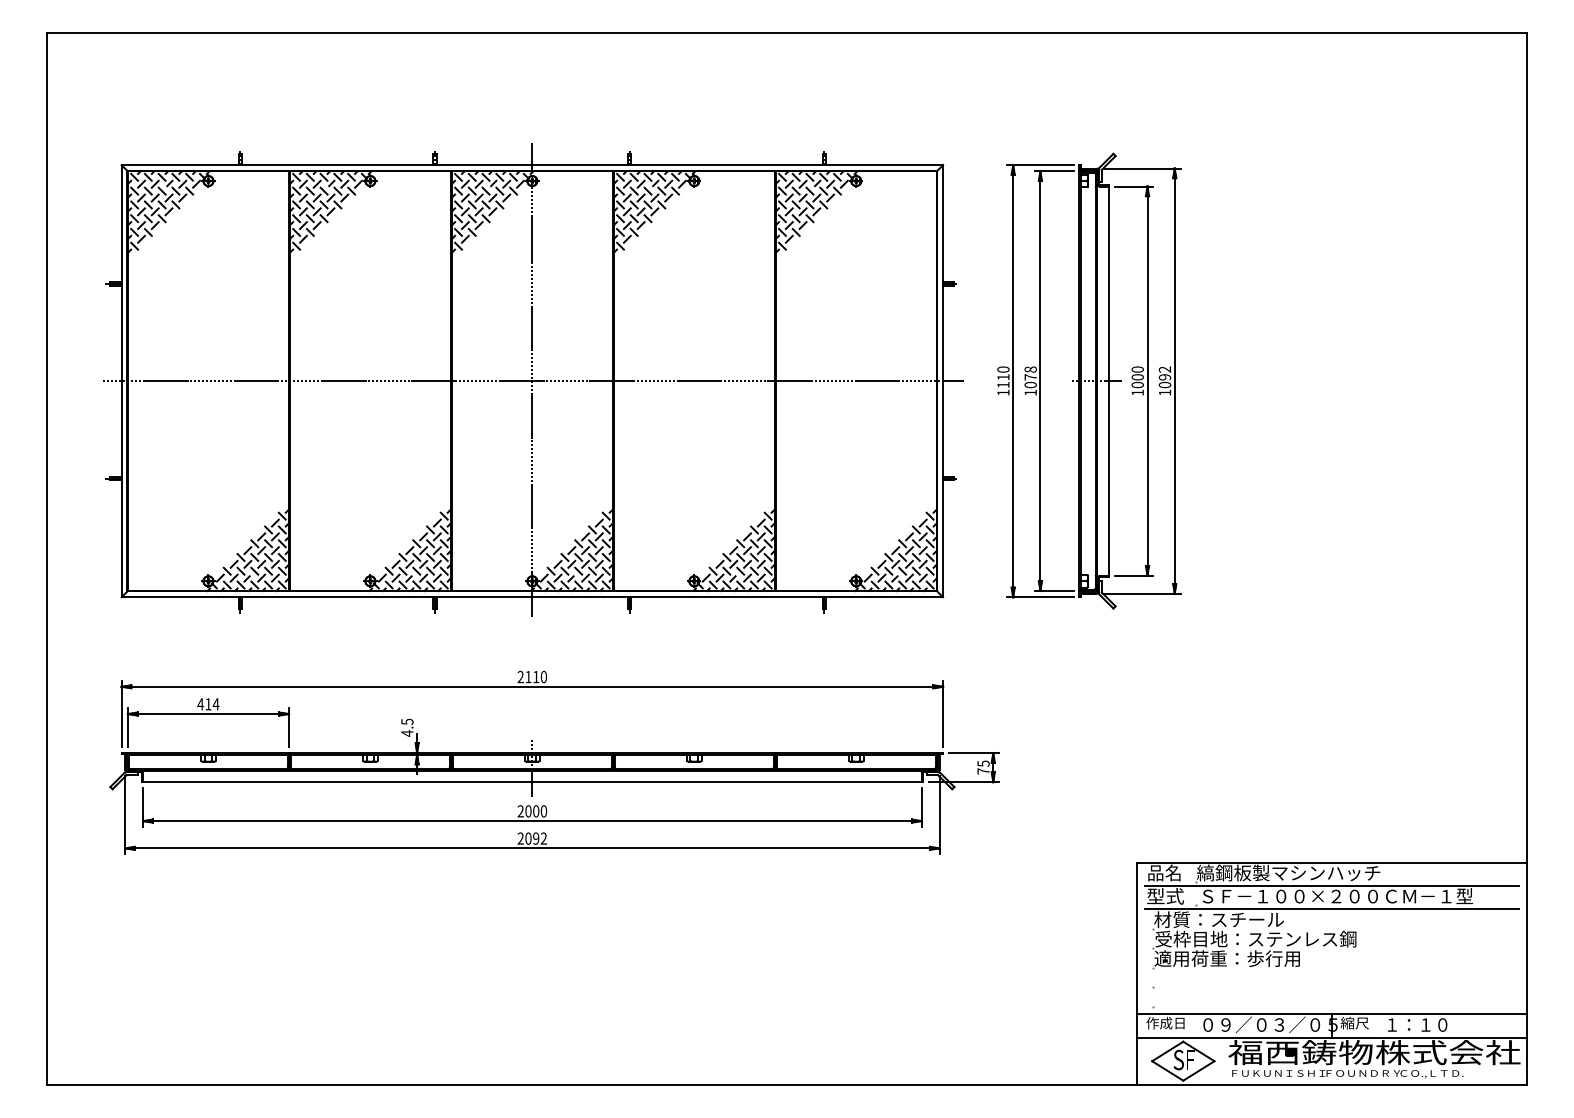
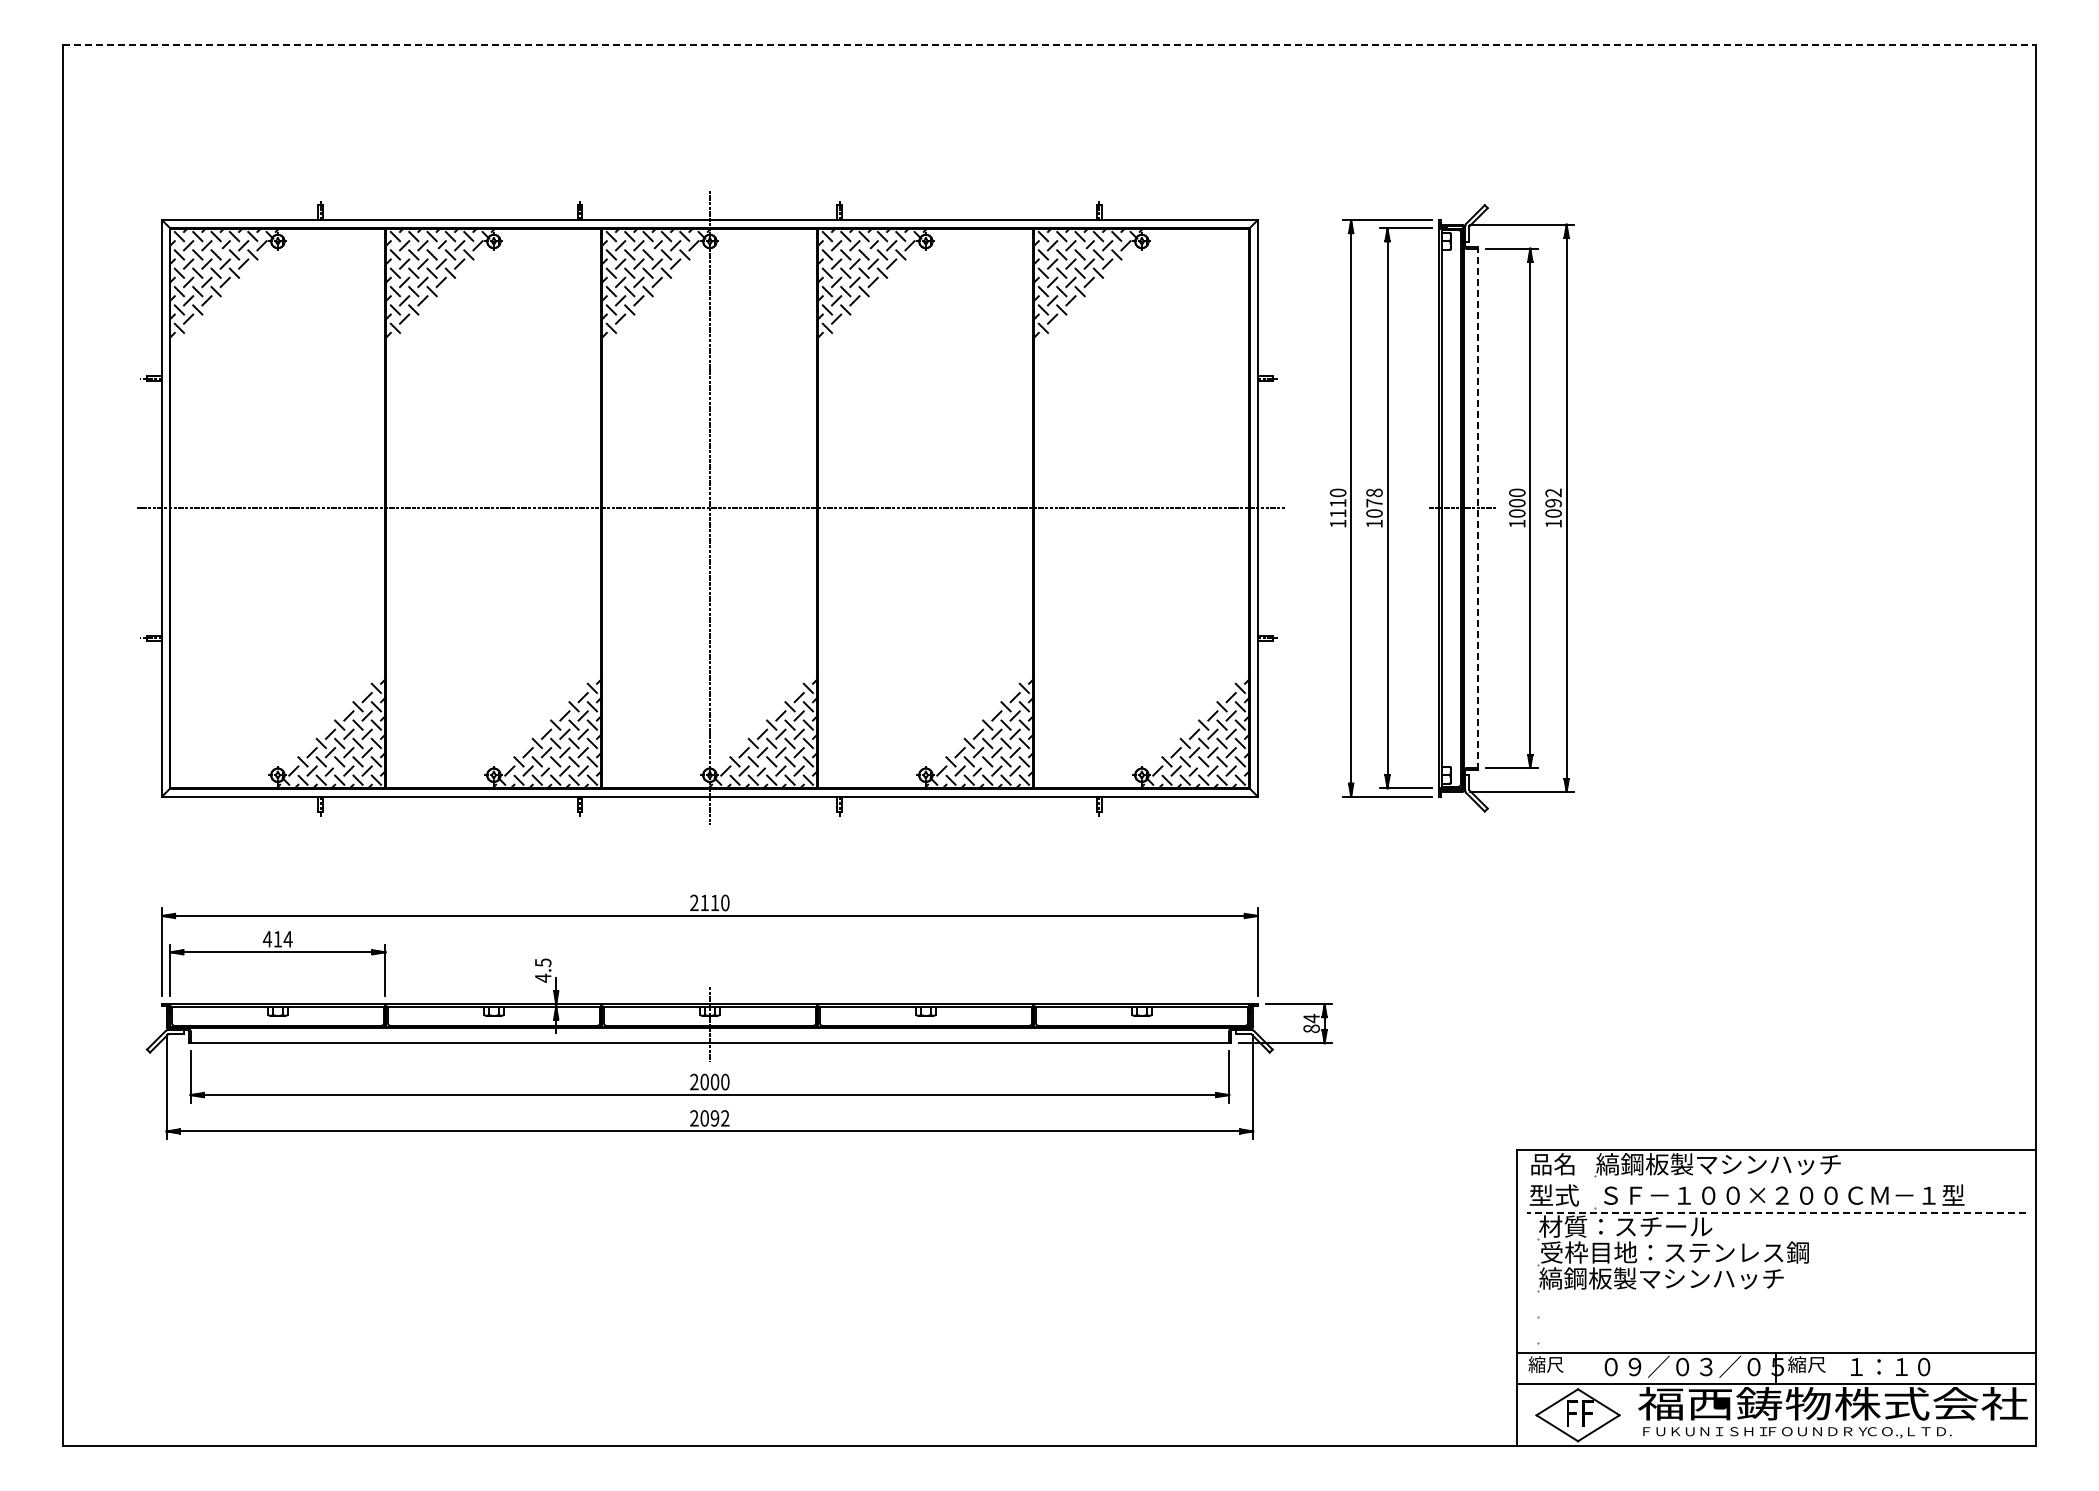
line: (787, 33) -> (1049, 44), solid -> dashed
line: (1108, 380) -> (1478, 507), solid -> dashed
text: (983, 767) -> (1311, 1023), 75 -> 84
line: (1332, 885) -> (1776, 1181), removed
line: (1331, 909) -> (1775, 1212), solid -> dashed
text: (1245, 958) -> (1661, 1278), 適用荷重：歩行用 -> 縞鋼板製マシンハッチ
text: (1164, 1023) -> (1553, 1364), 作成日 -> 縮尺
text: (1178, 1059) -> (1571, 1413), S -> F

